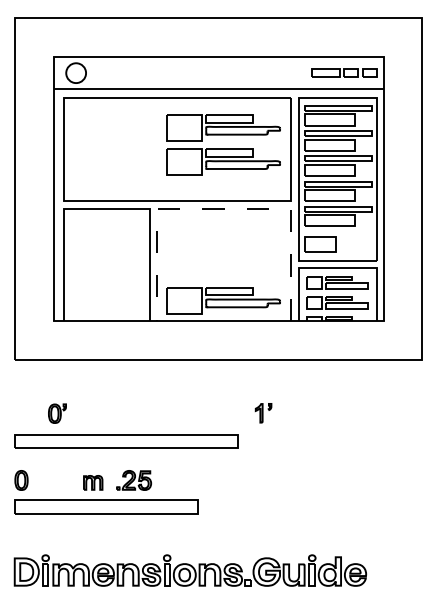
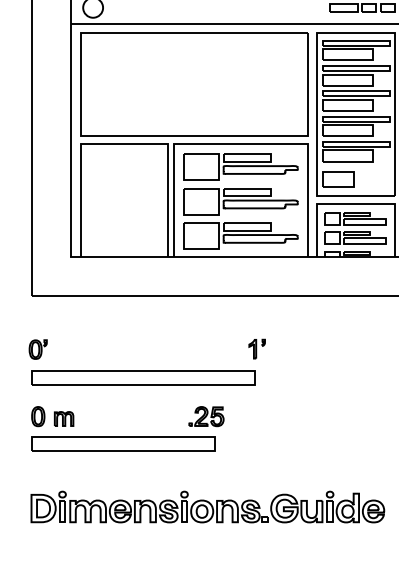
part: (223, 144) -> (241, 183), moved
line: (223, 208) -> (241, 143), dashed -> solid
part: (57, 413) -> (38, 349), moved
part: (263, 413) -> (257, 349), moved
part: (134, 480) -> (206, 416), moved
part: (93, 482) -> (64, 418), moved

